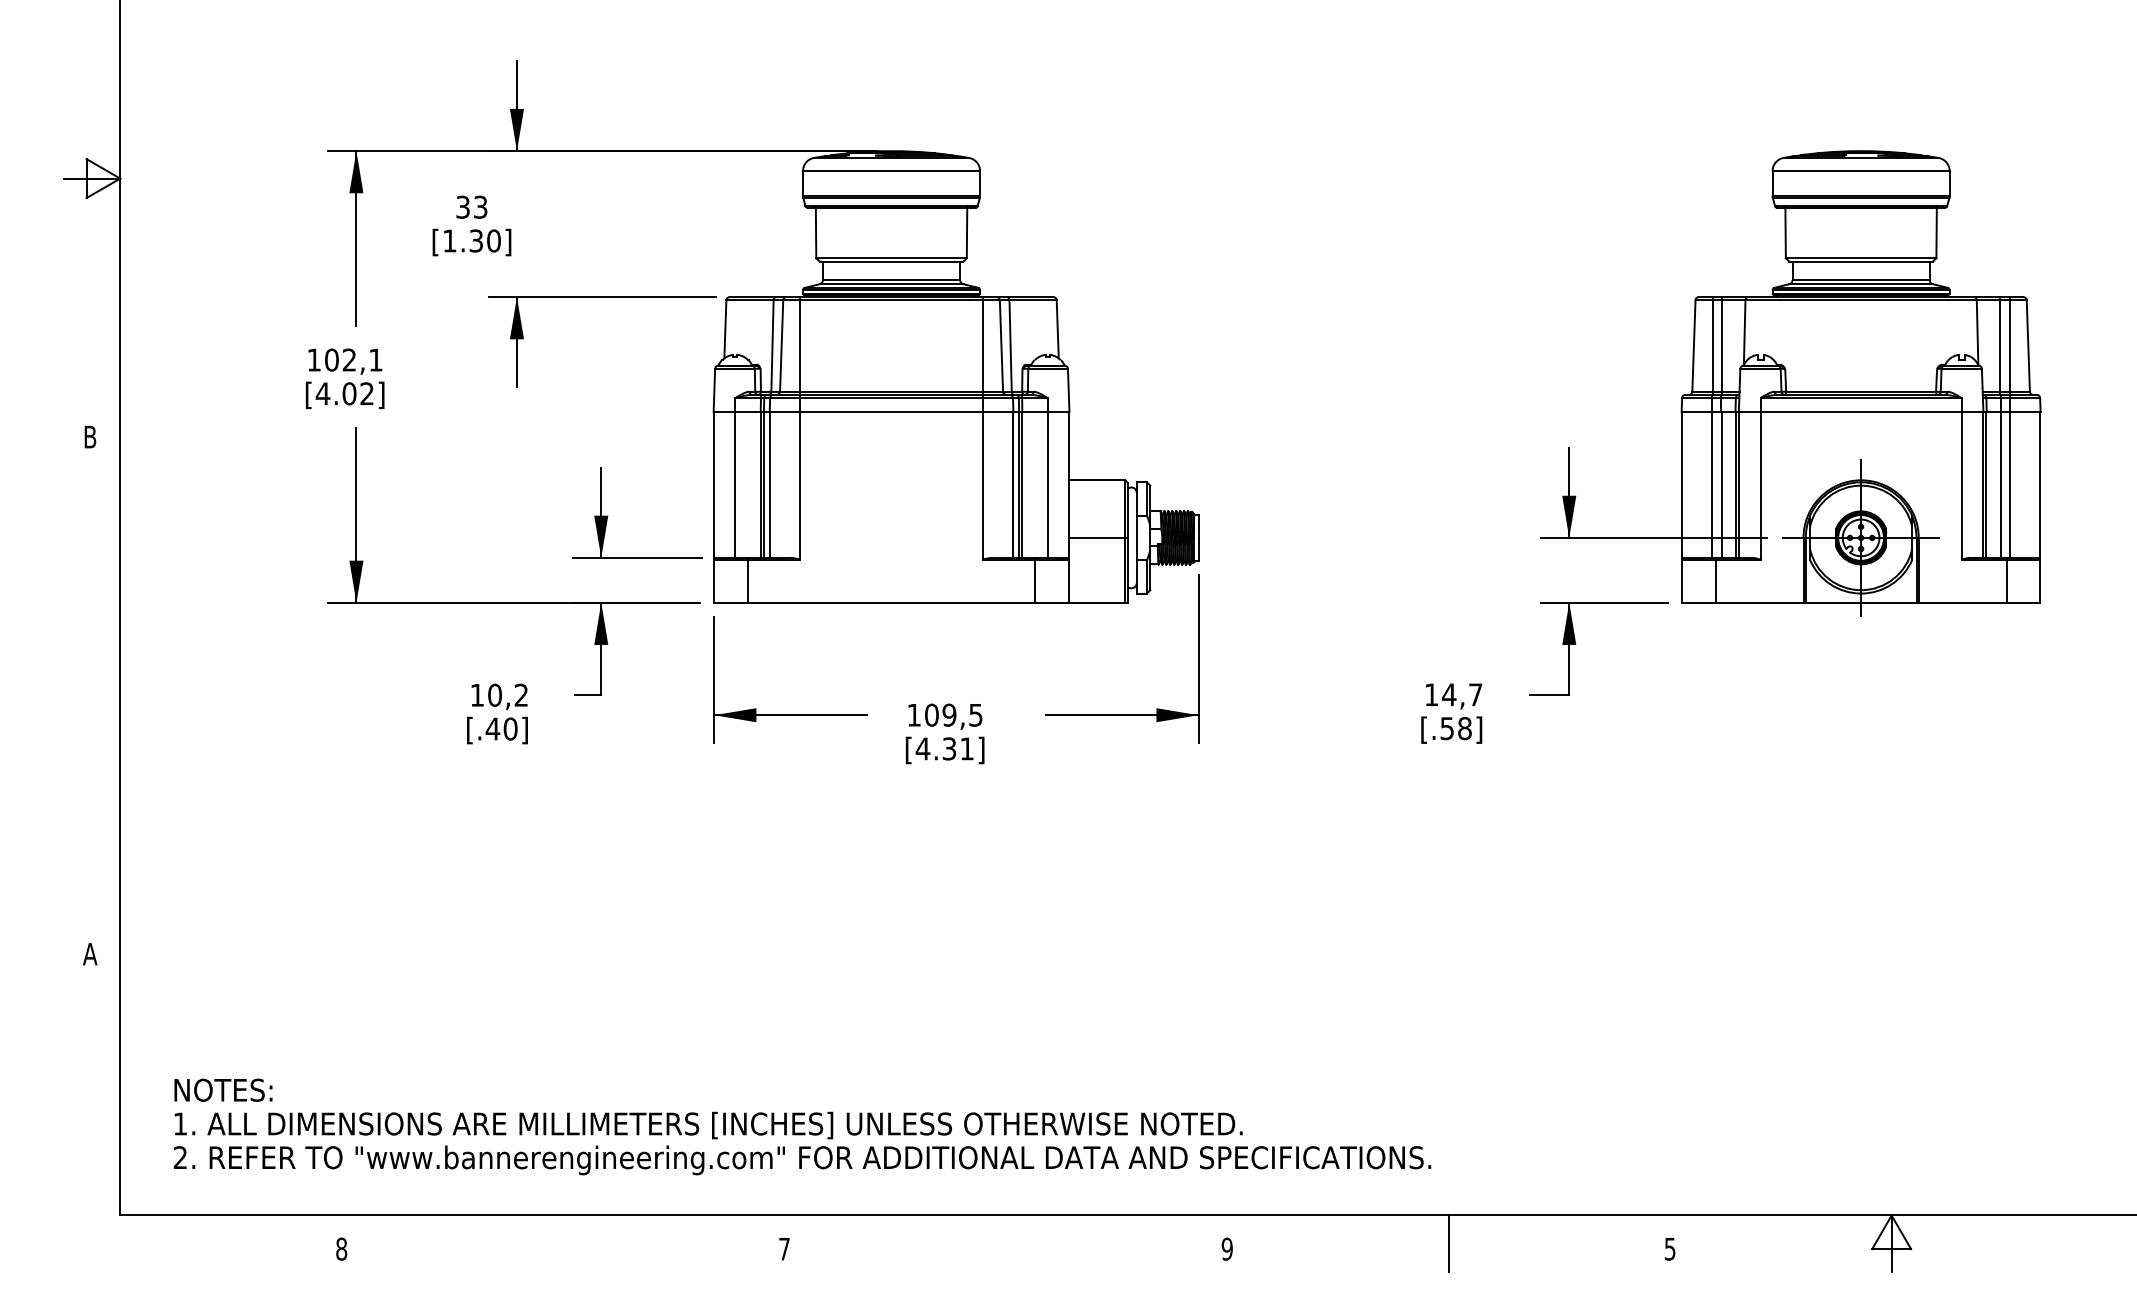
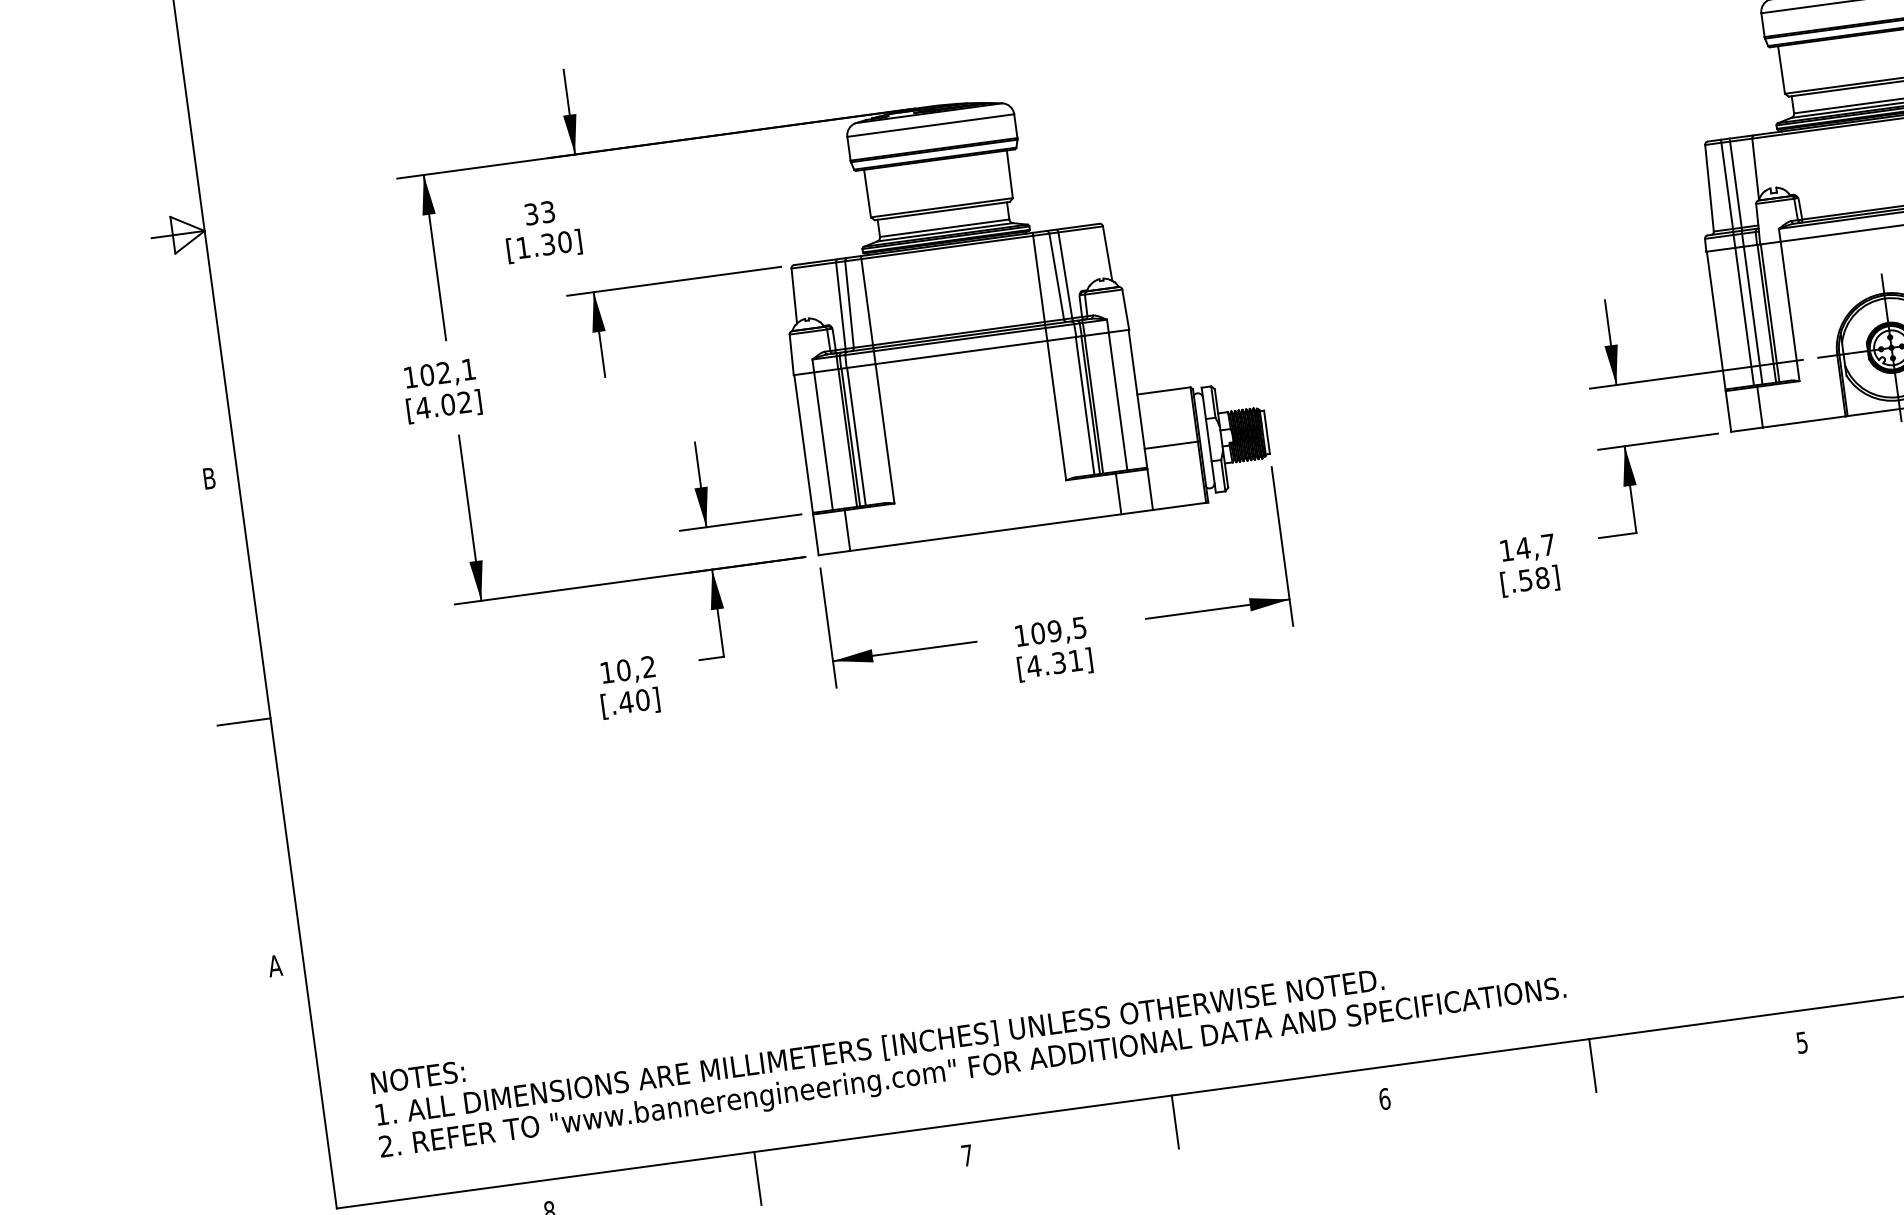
line: (92, 695) -> (244, 721), added
line: (563, 1243) -> (758, 1178), added
line: (1005, 1243) -> (1174, 1122), added
text: (1226, 1248) -> (1383, 1098), 9 -> 6

